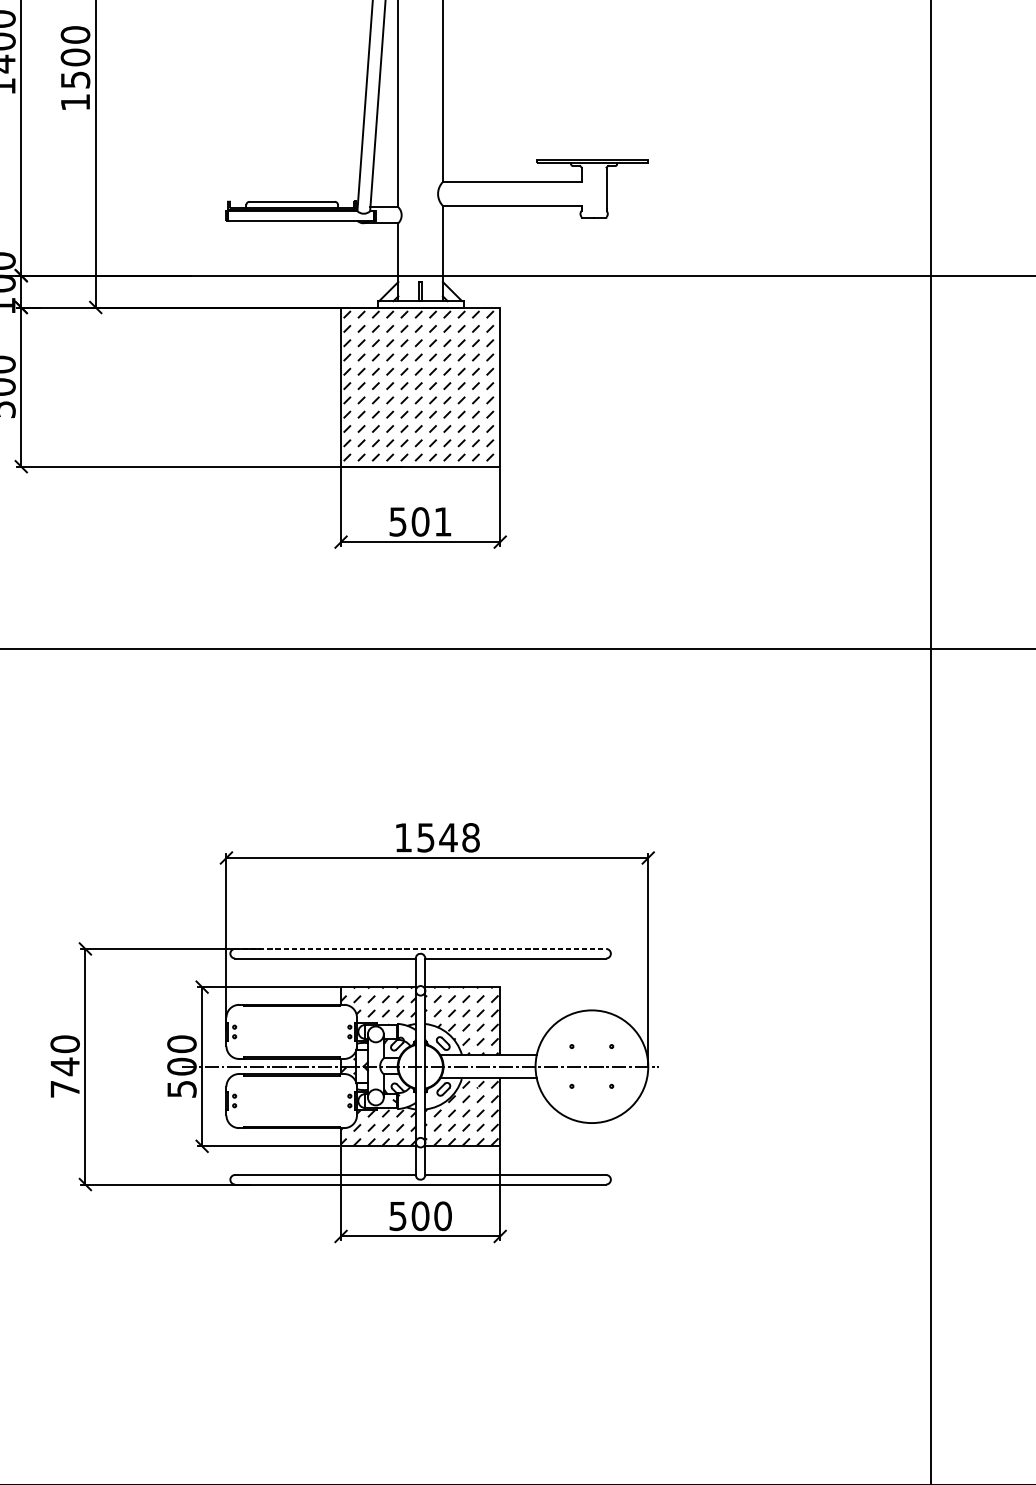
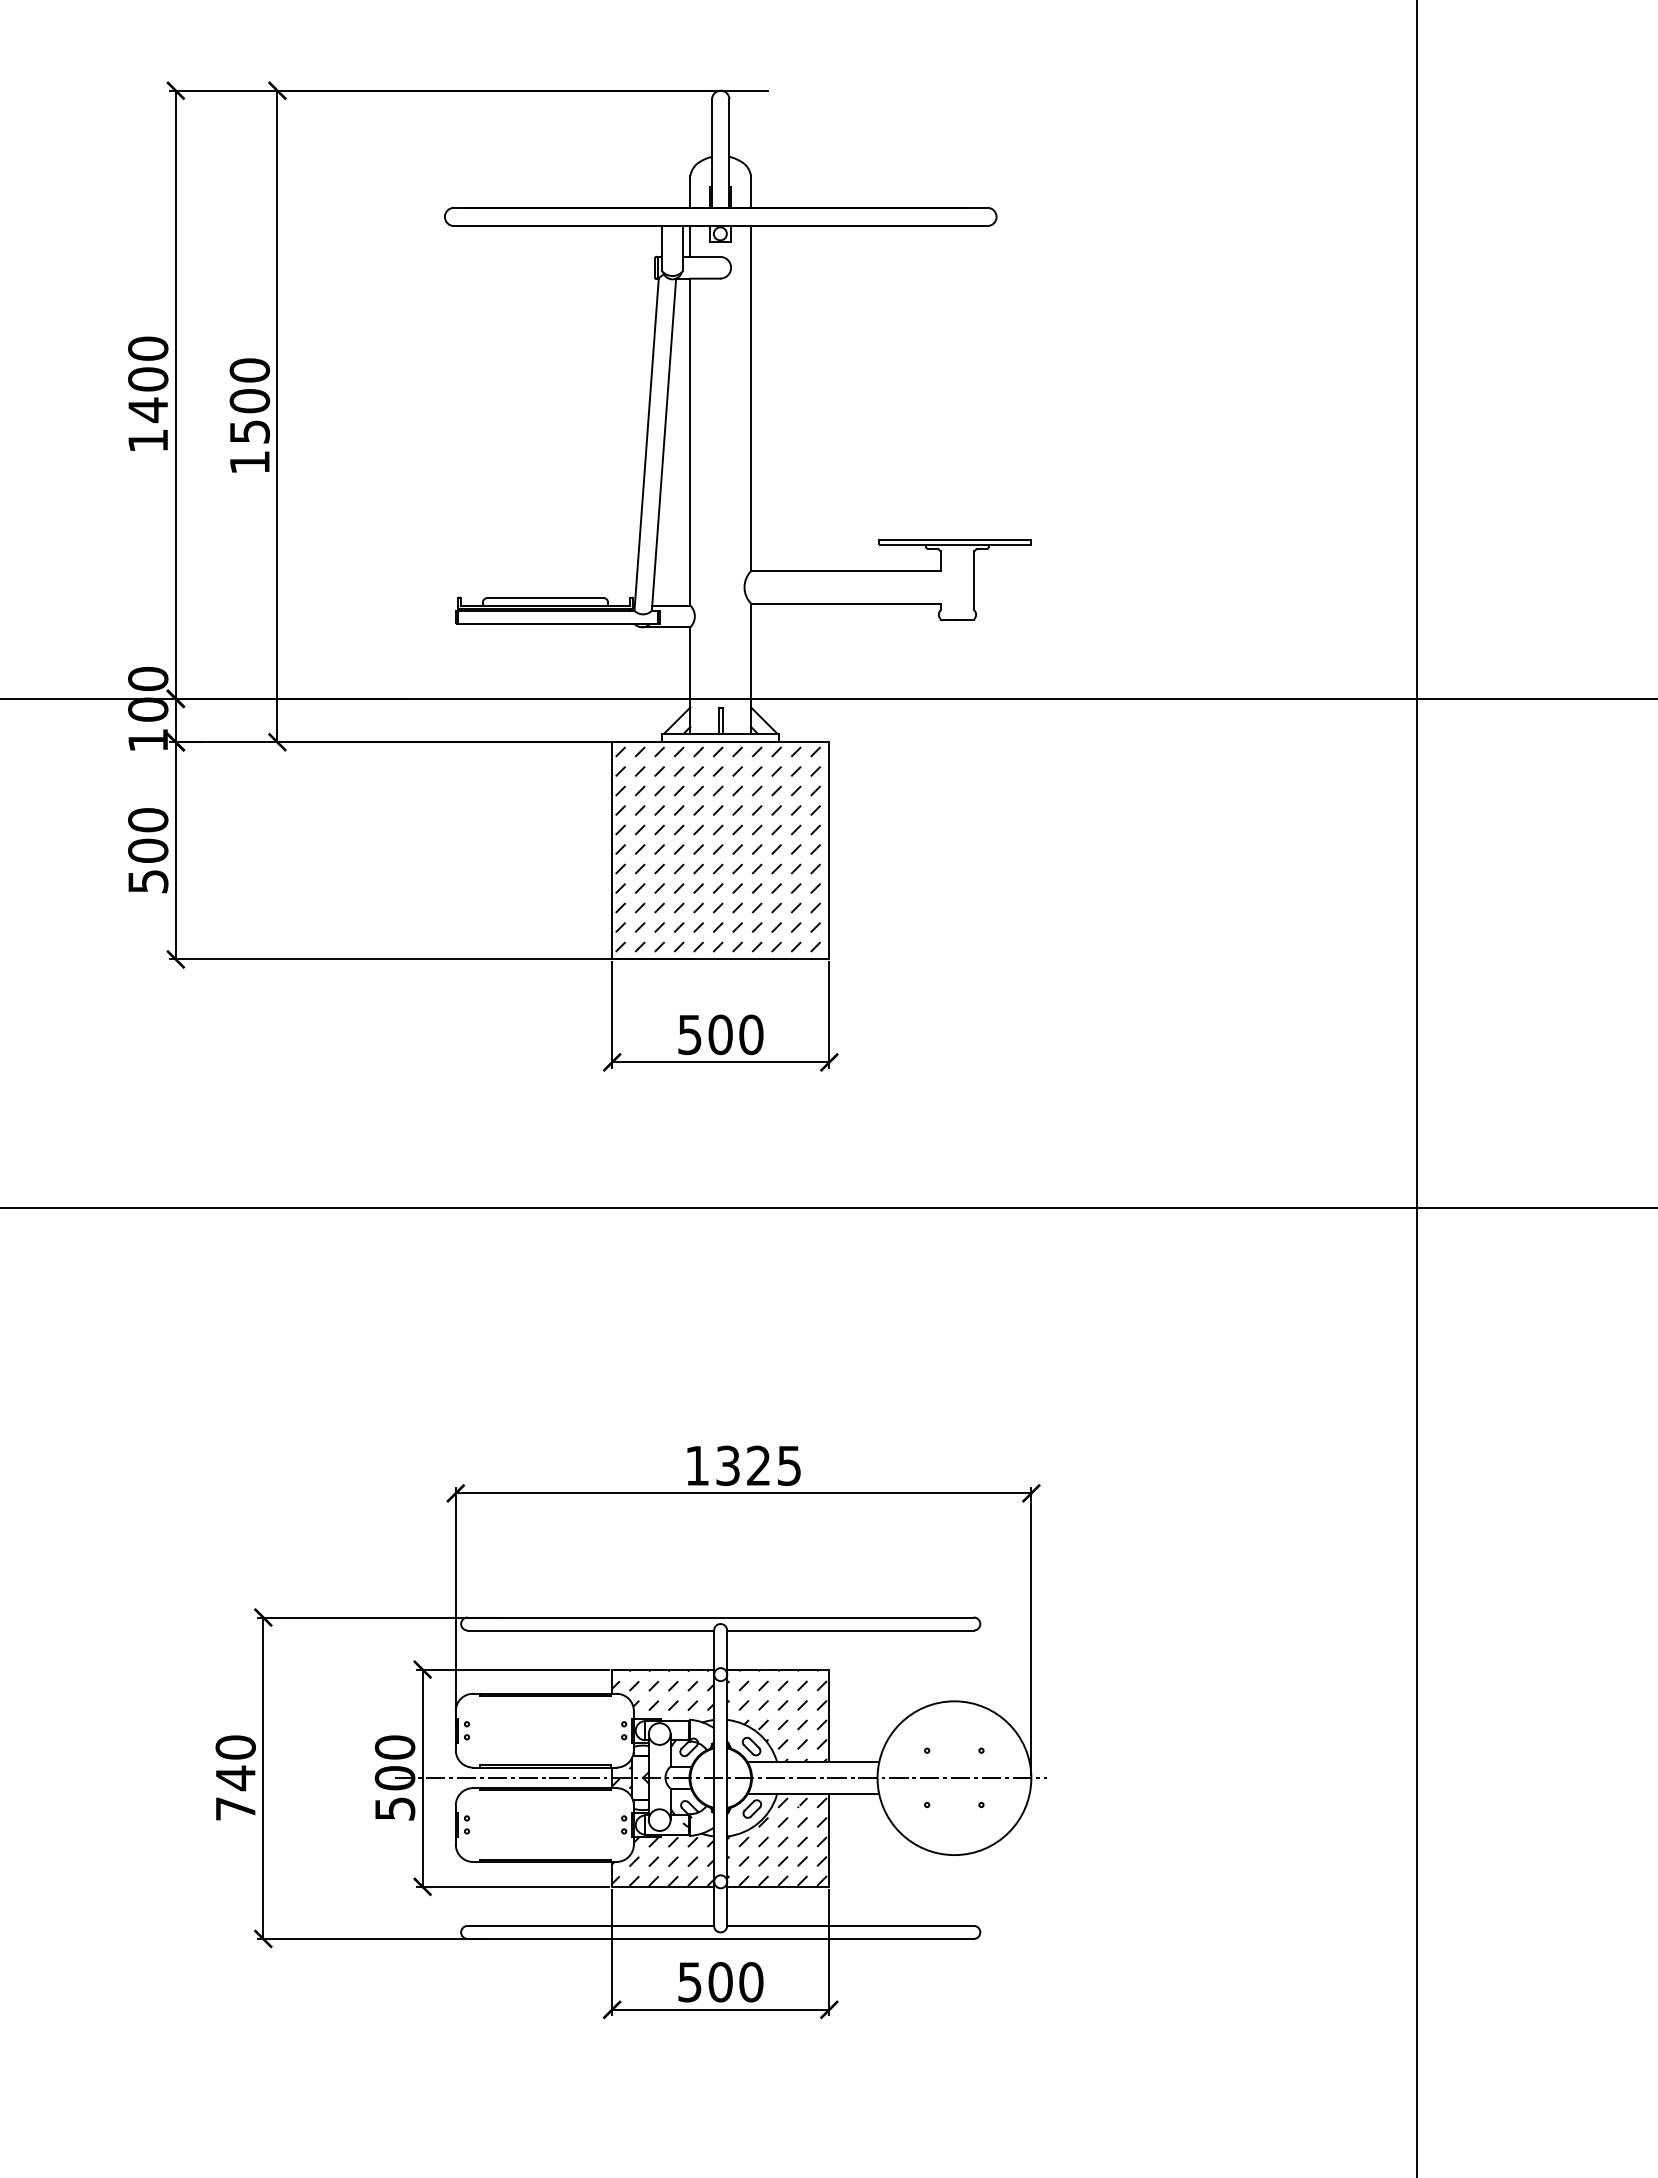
text: (443, 521) -> (751, 1034), 501 -> 500
text: (449, 837) -> (759, 1465), 1548 -> 1325
line: (421, 948) -> (721, 1617), dashed -> solid

